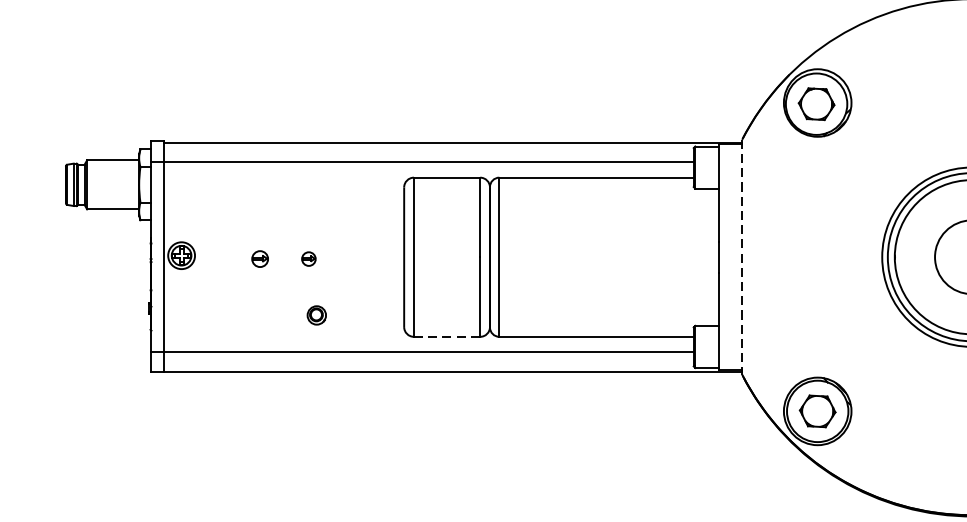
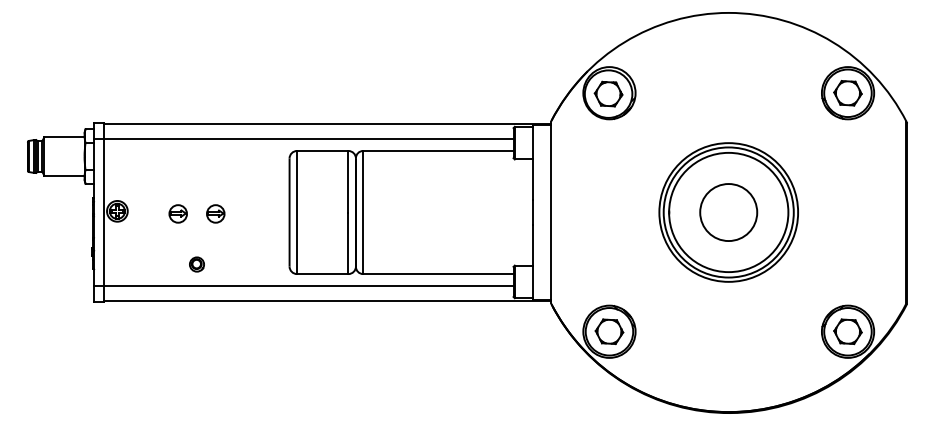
line: (742, 257) -> (551, 212), dashed -> solid
part: (259, 258) -> (177, 213), size x1.43
part: (308, 258) -> (215, 213), size x1.67
part: (316, 315) -> (196, 264), moved
line: (446, 337) -> (322, 274), dashed -> solid

